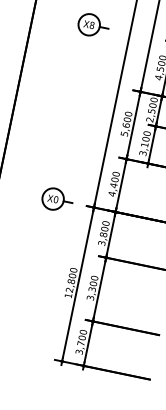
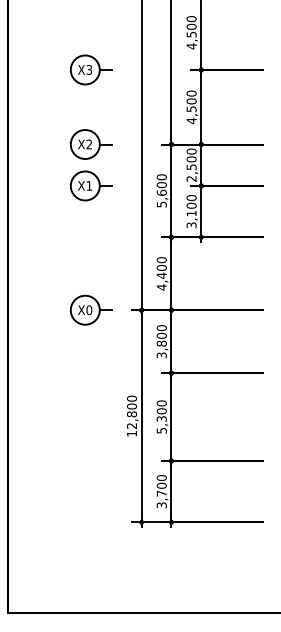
text: (92, 25) -> (89, 69), X8 -> X3
part: (81, 79) -> (90, 144), added
part: (75, 109) -> (90, 185), added
text: (89, 297) -> (160, 430), 3,300 -> 5,300

